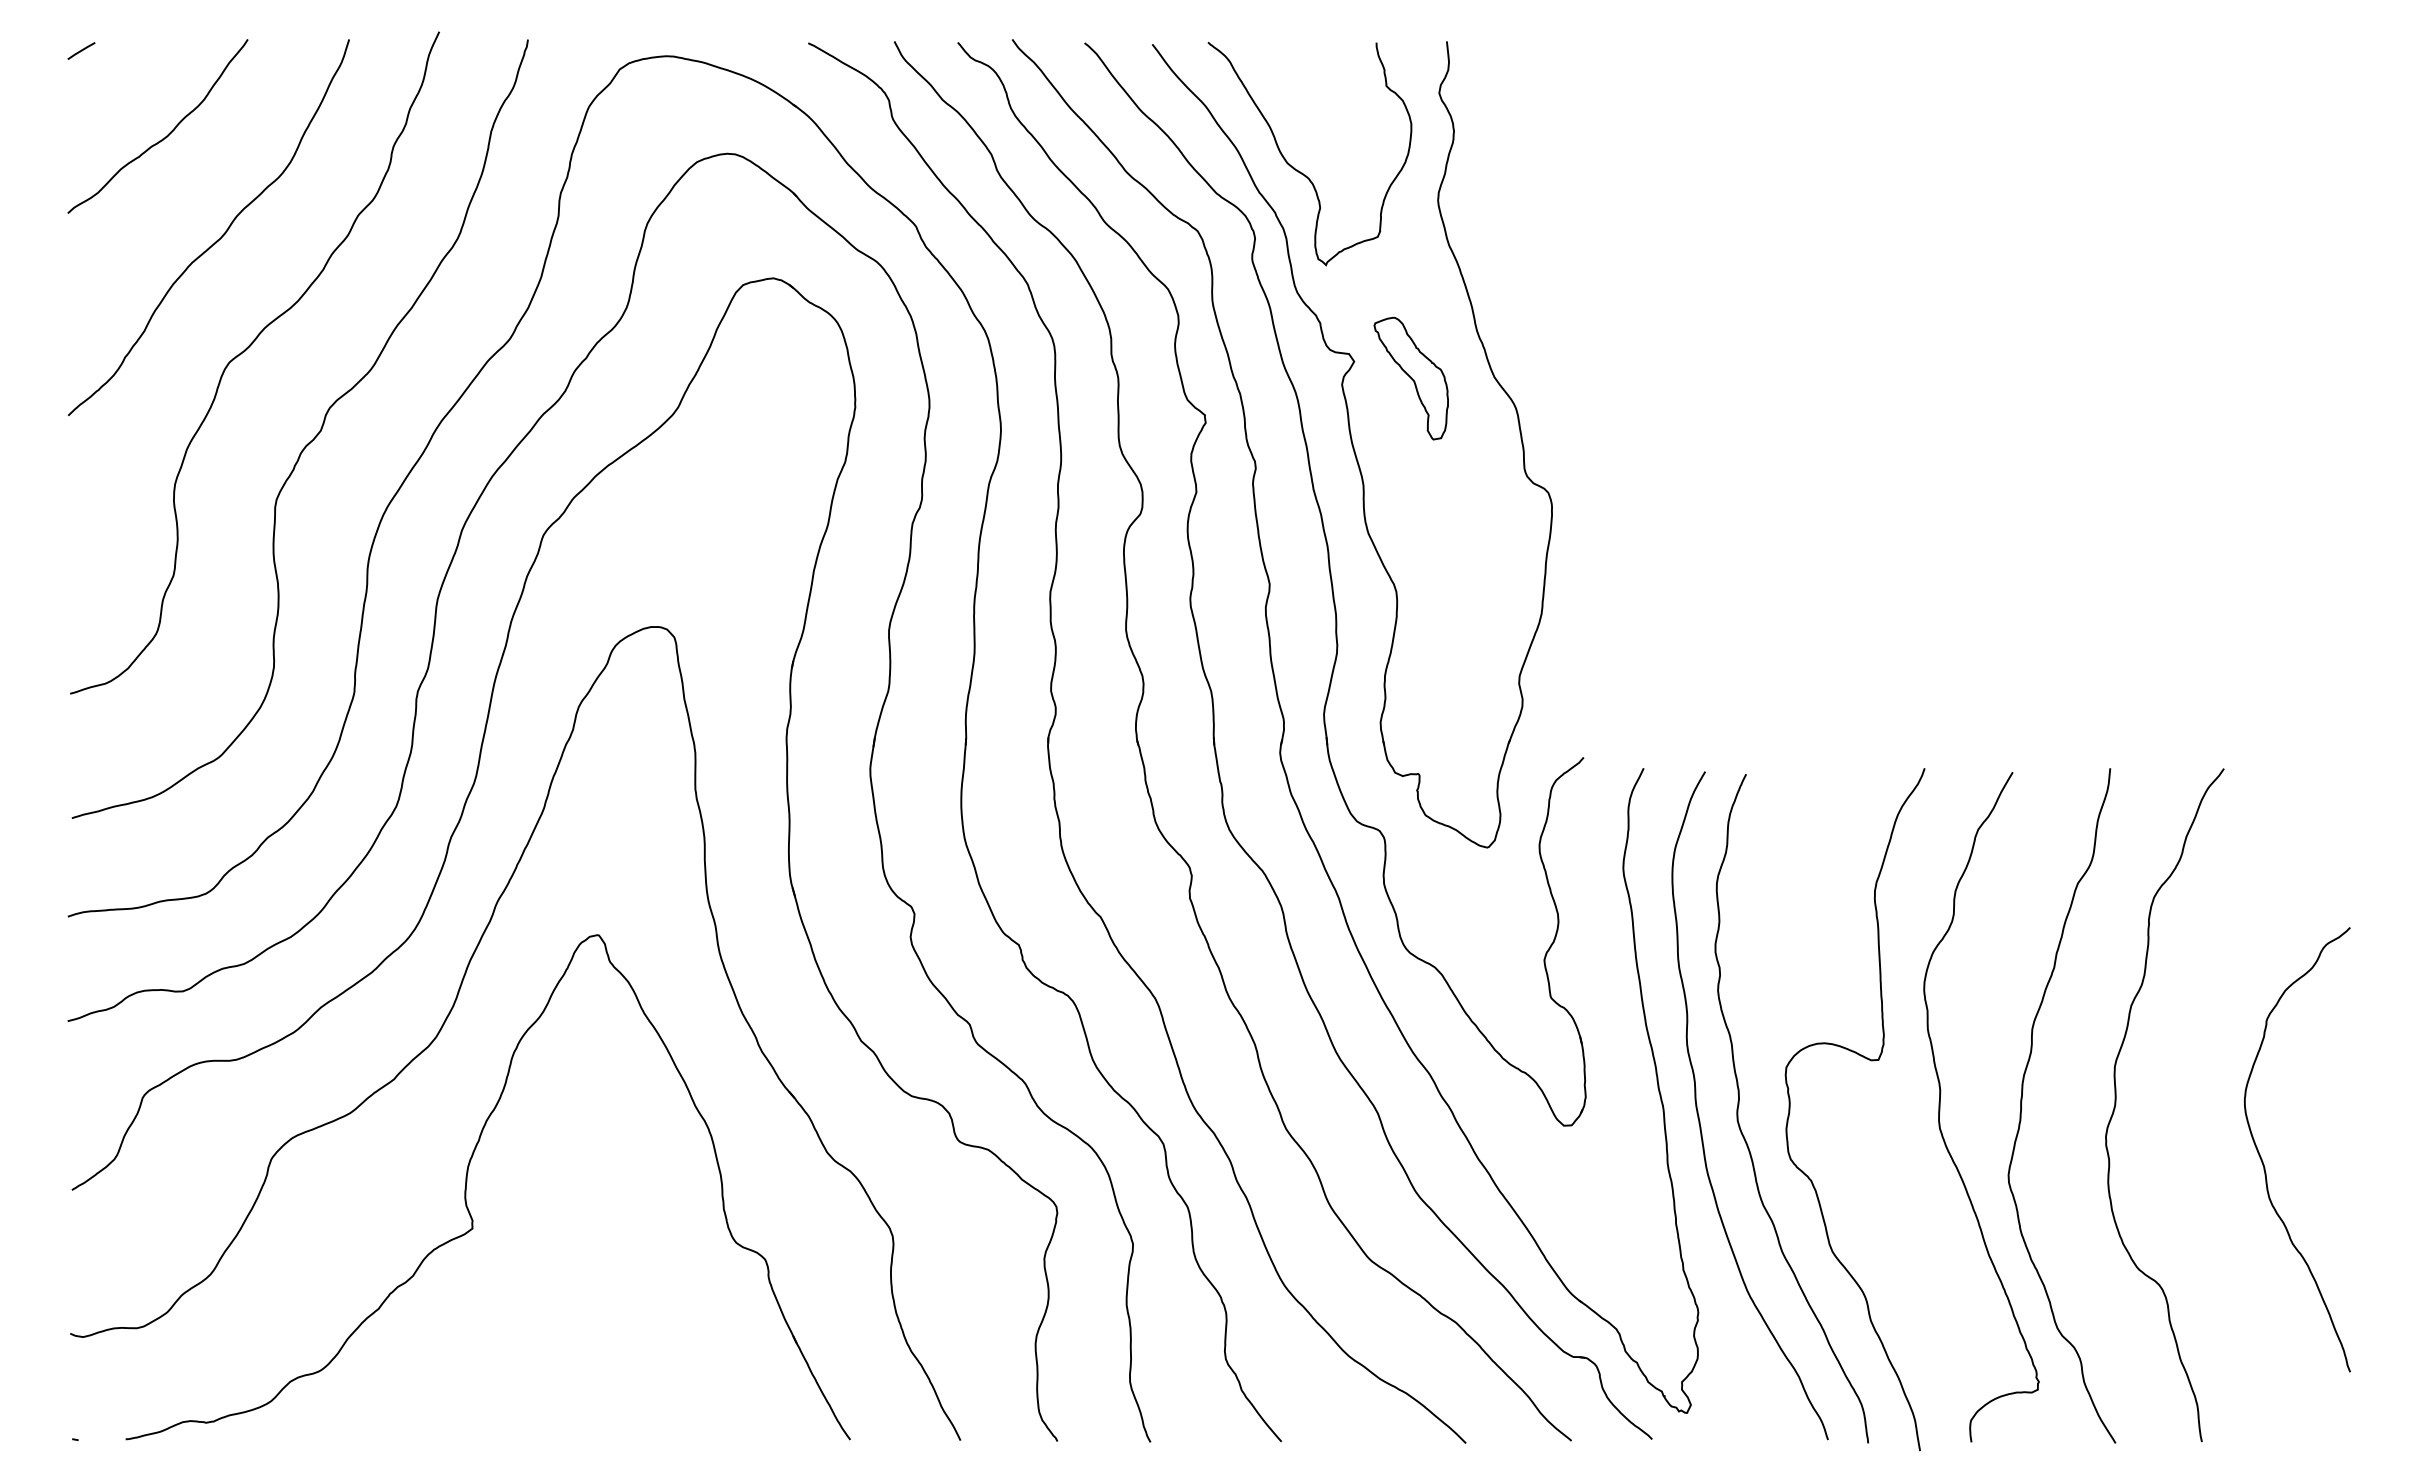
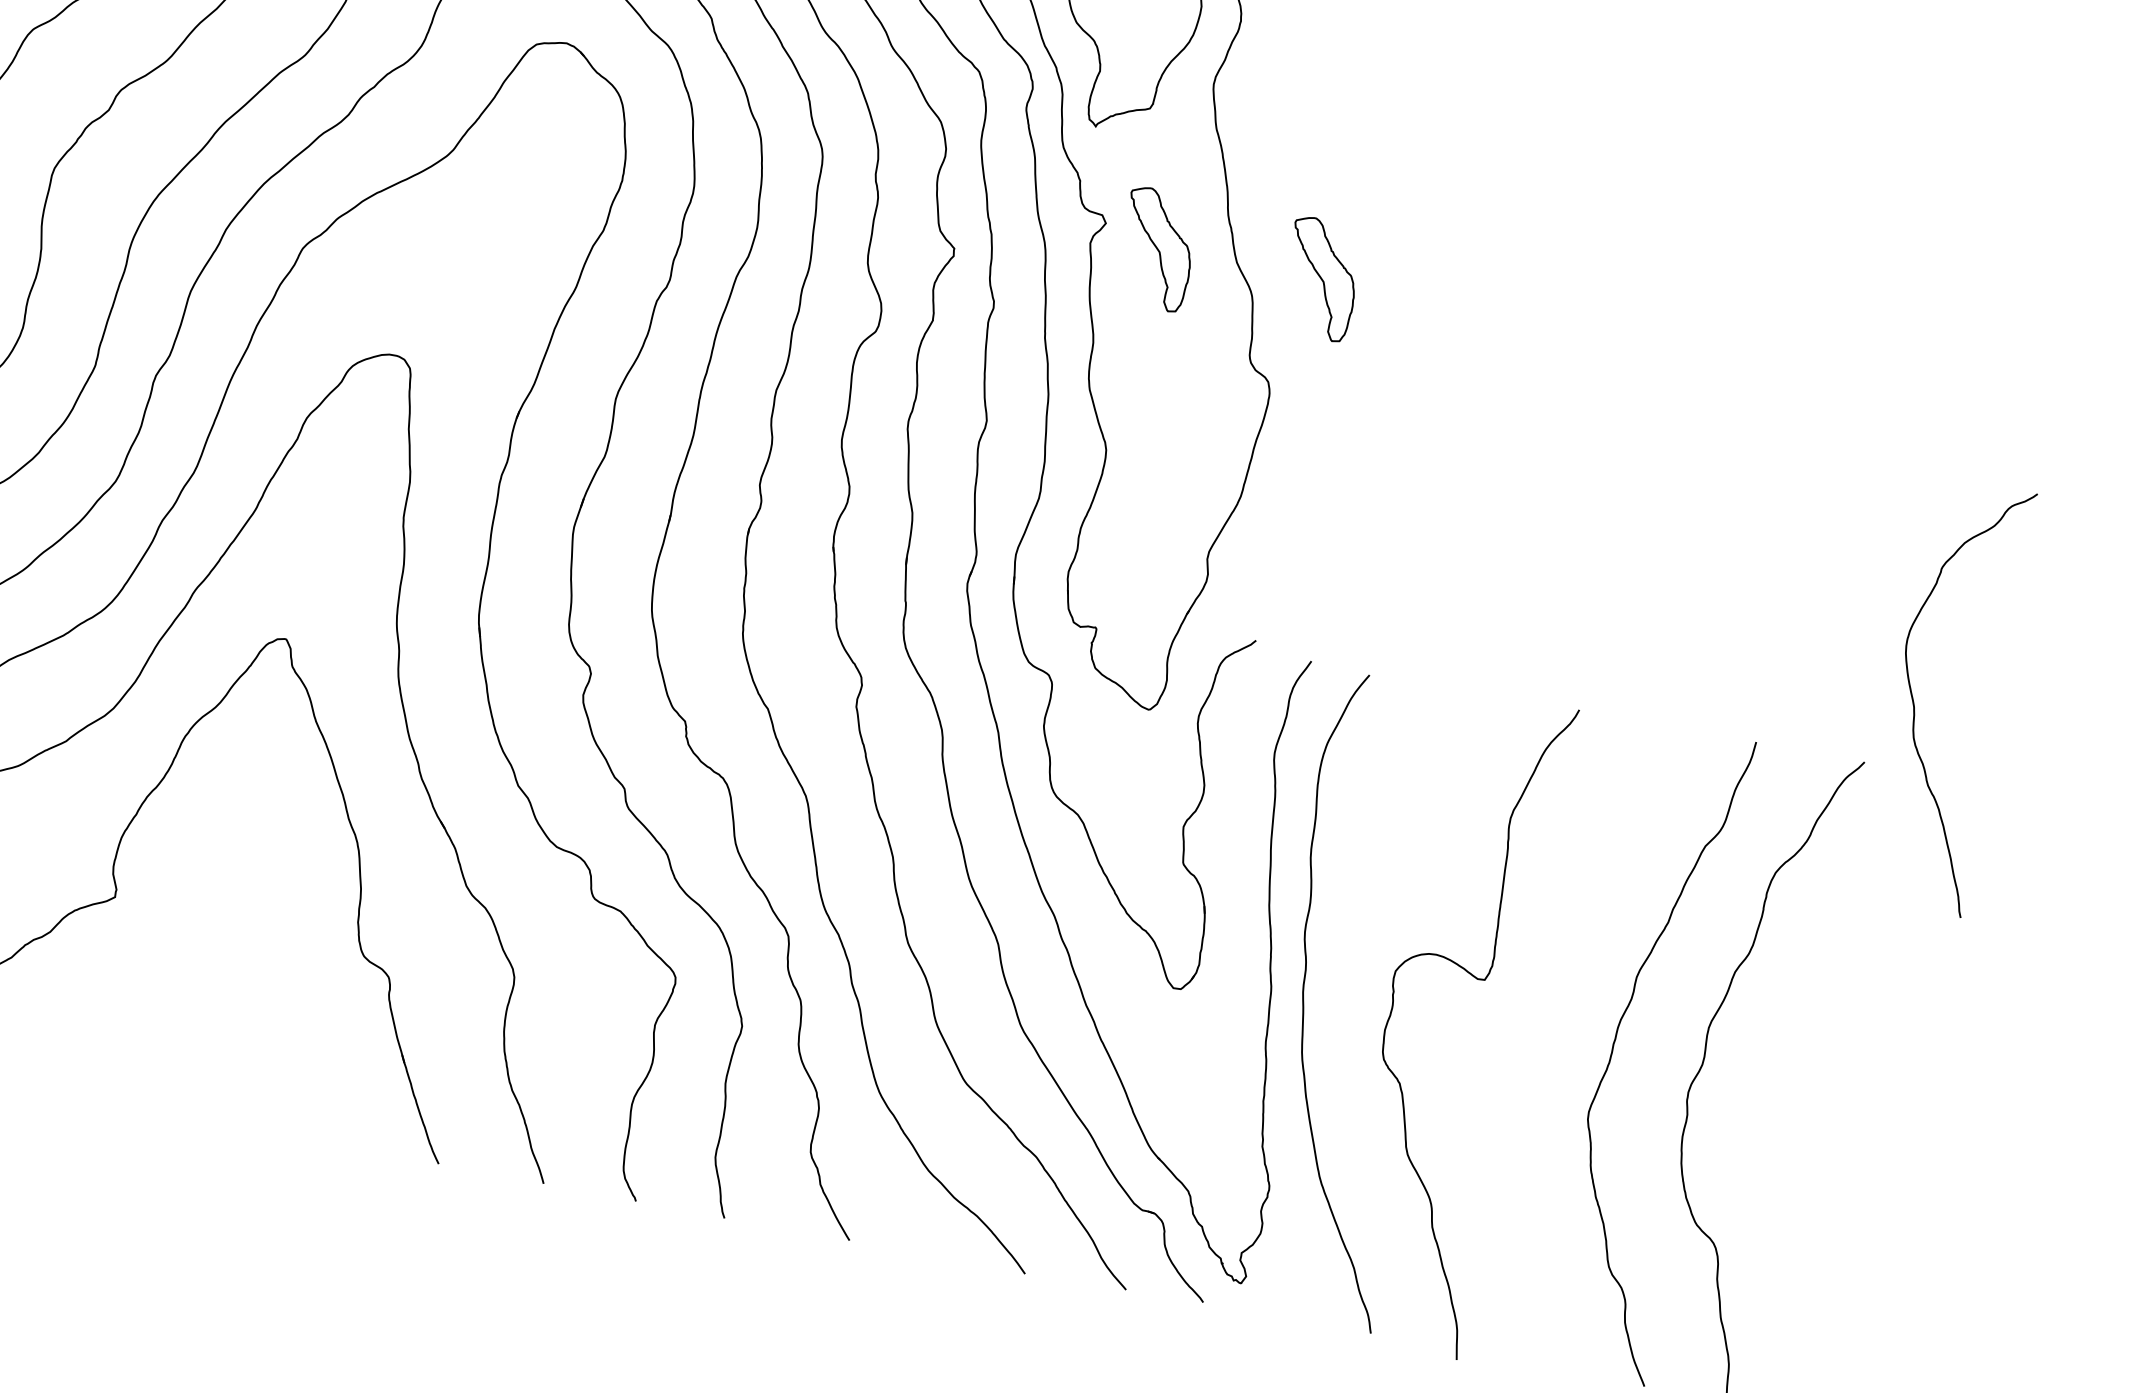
part: (1582, 378) -> (1320, 278), added
curve: (1739, 1105) -> (1344, 999), removed
curve: (1940, 1107) -> (1535, 1036), removed
curve: (2263, 1161) -> (1914, 702), moved

